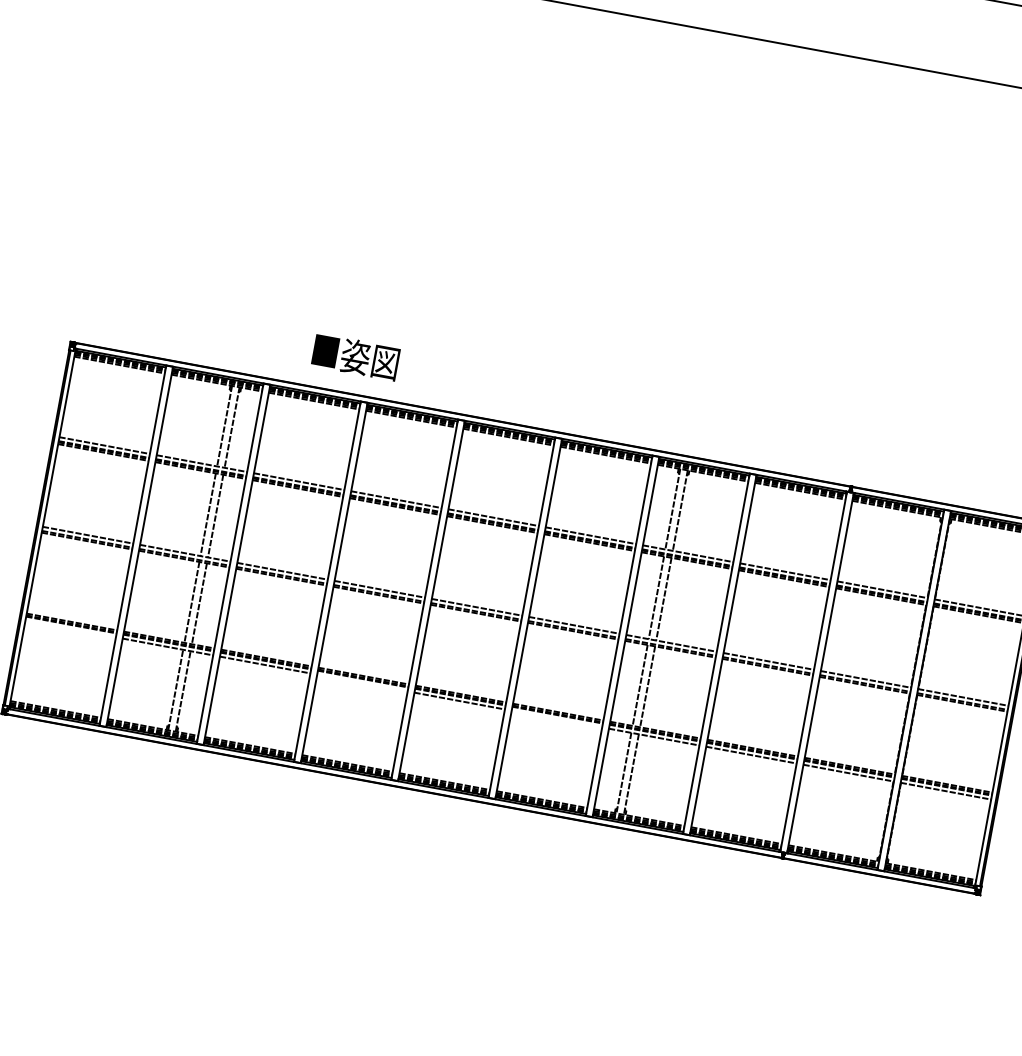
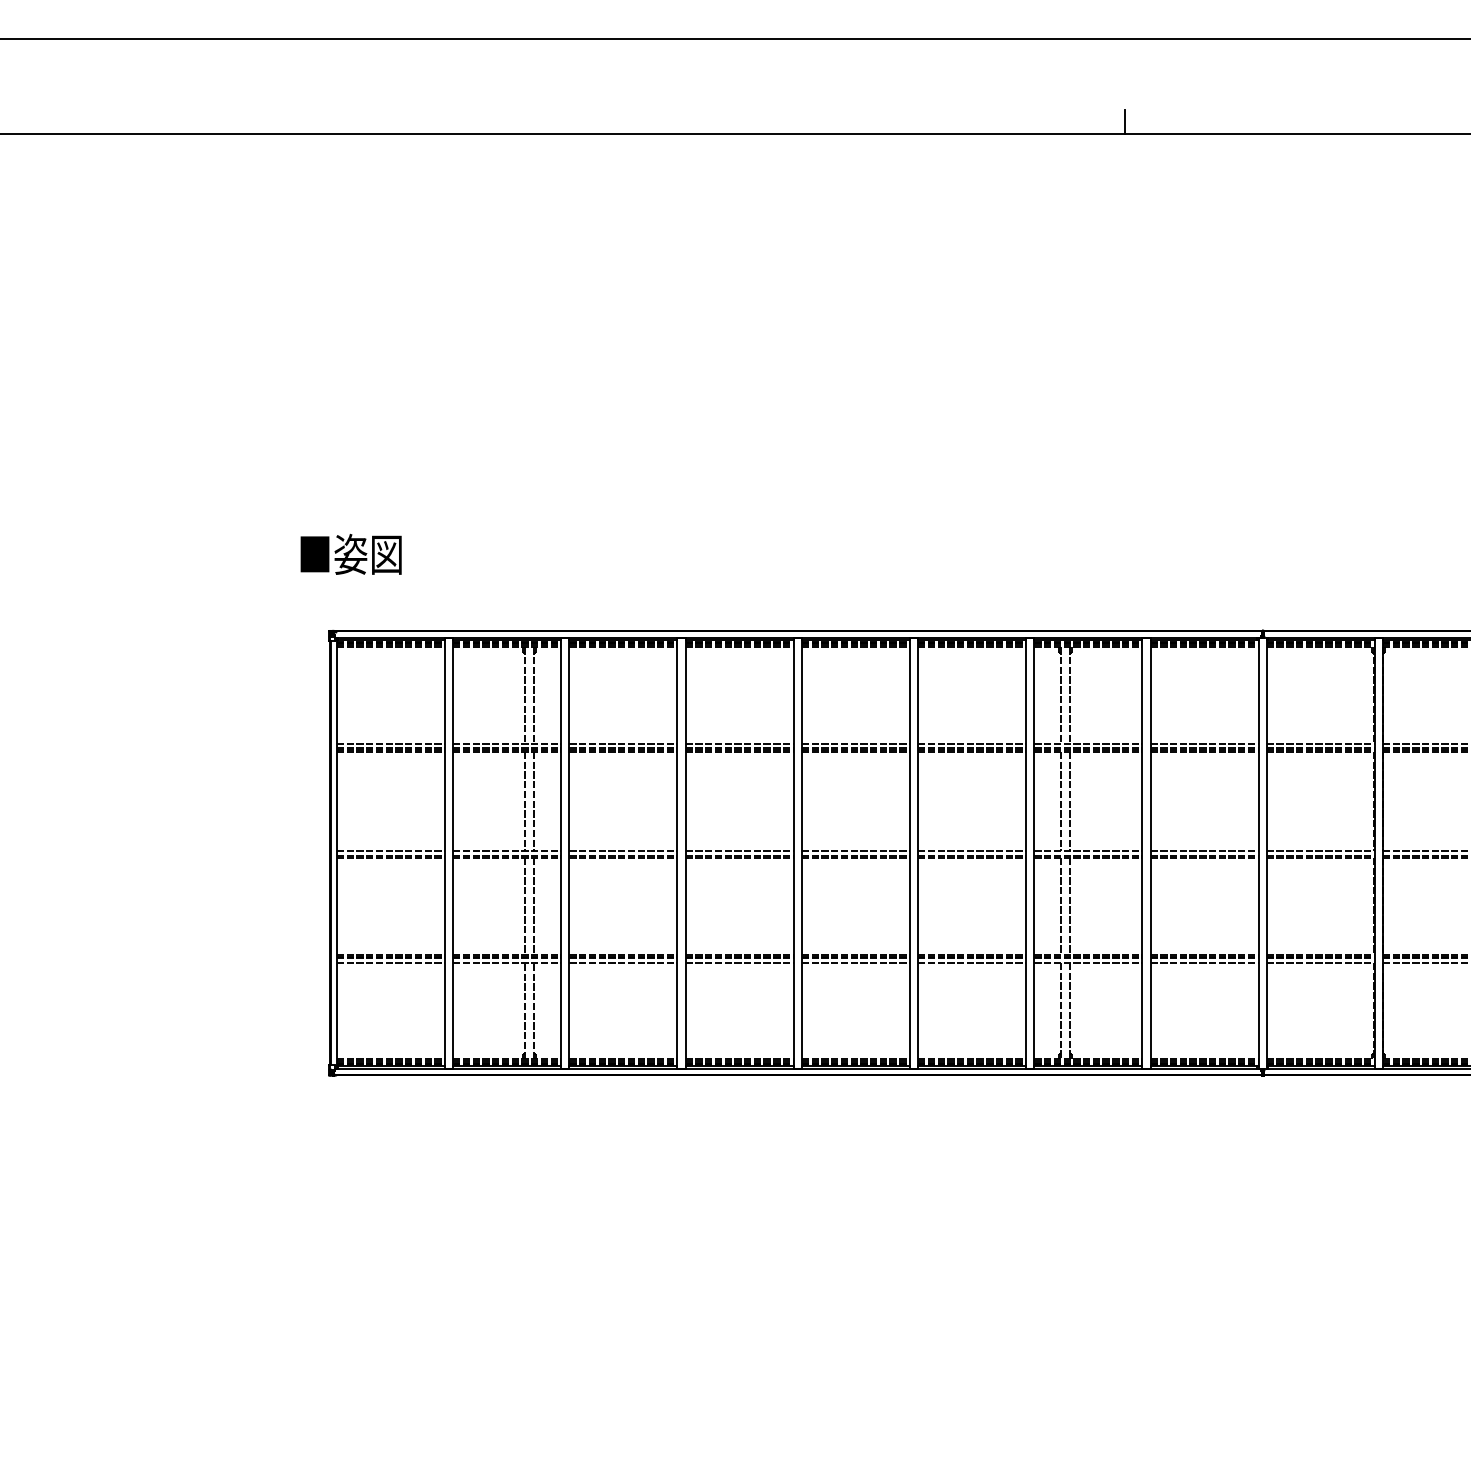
line: (815, 38) -> (1125, 121), added
text: (355, 356) -> (350, 553), moved
line: (70, 628) -> (390, 962), added
line: (362, 682) -> (739, 962), added
line: (557, 718) -> (972, 962), added

